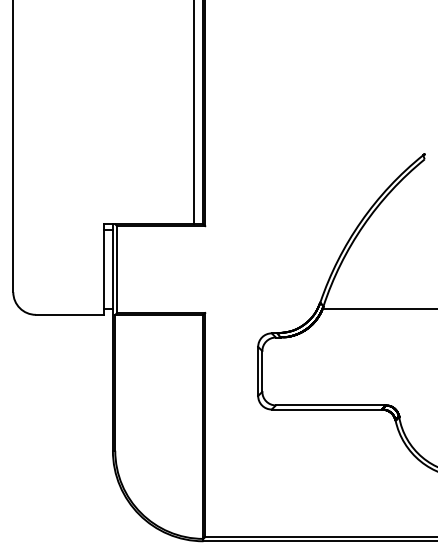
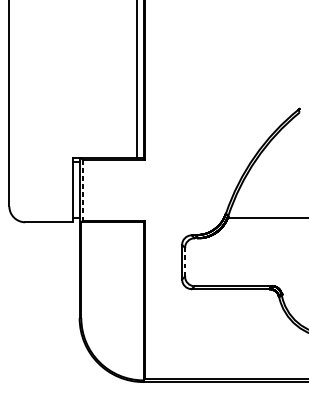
line: (117, 270) -> (82, 191), solid -> dashed
line: (262, 370) -> (185, 261), solid -> dashed

